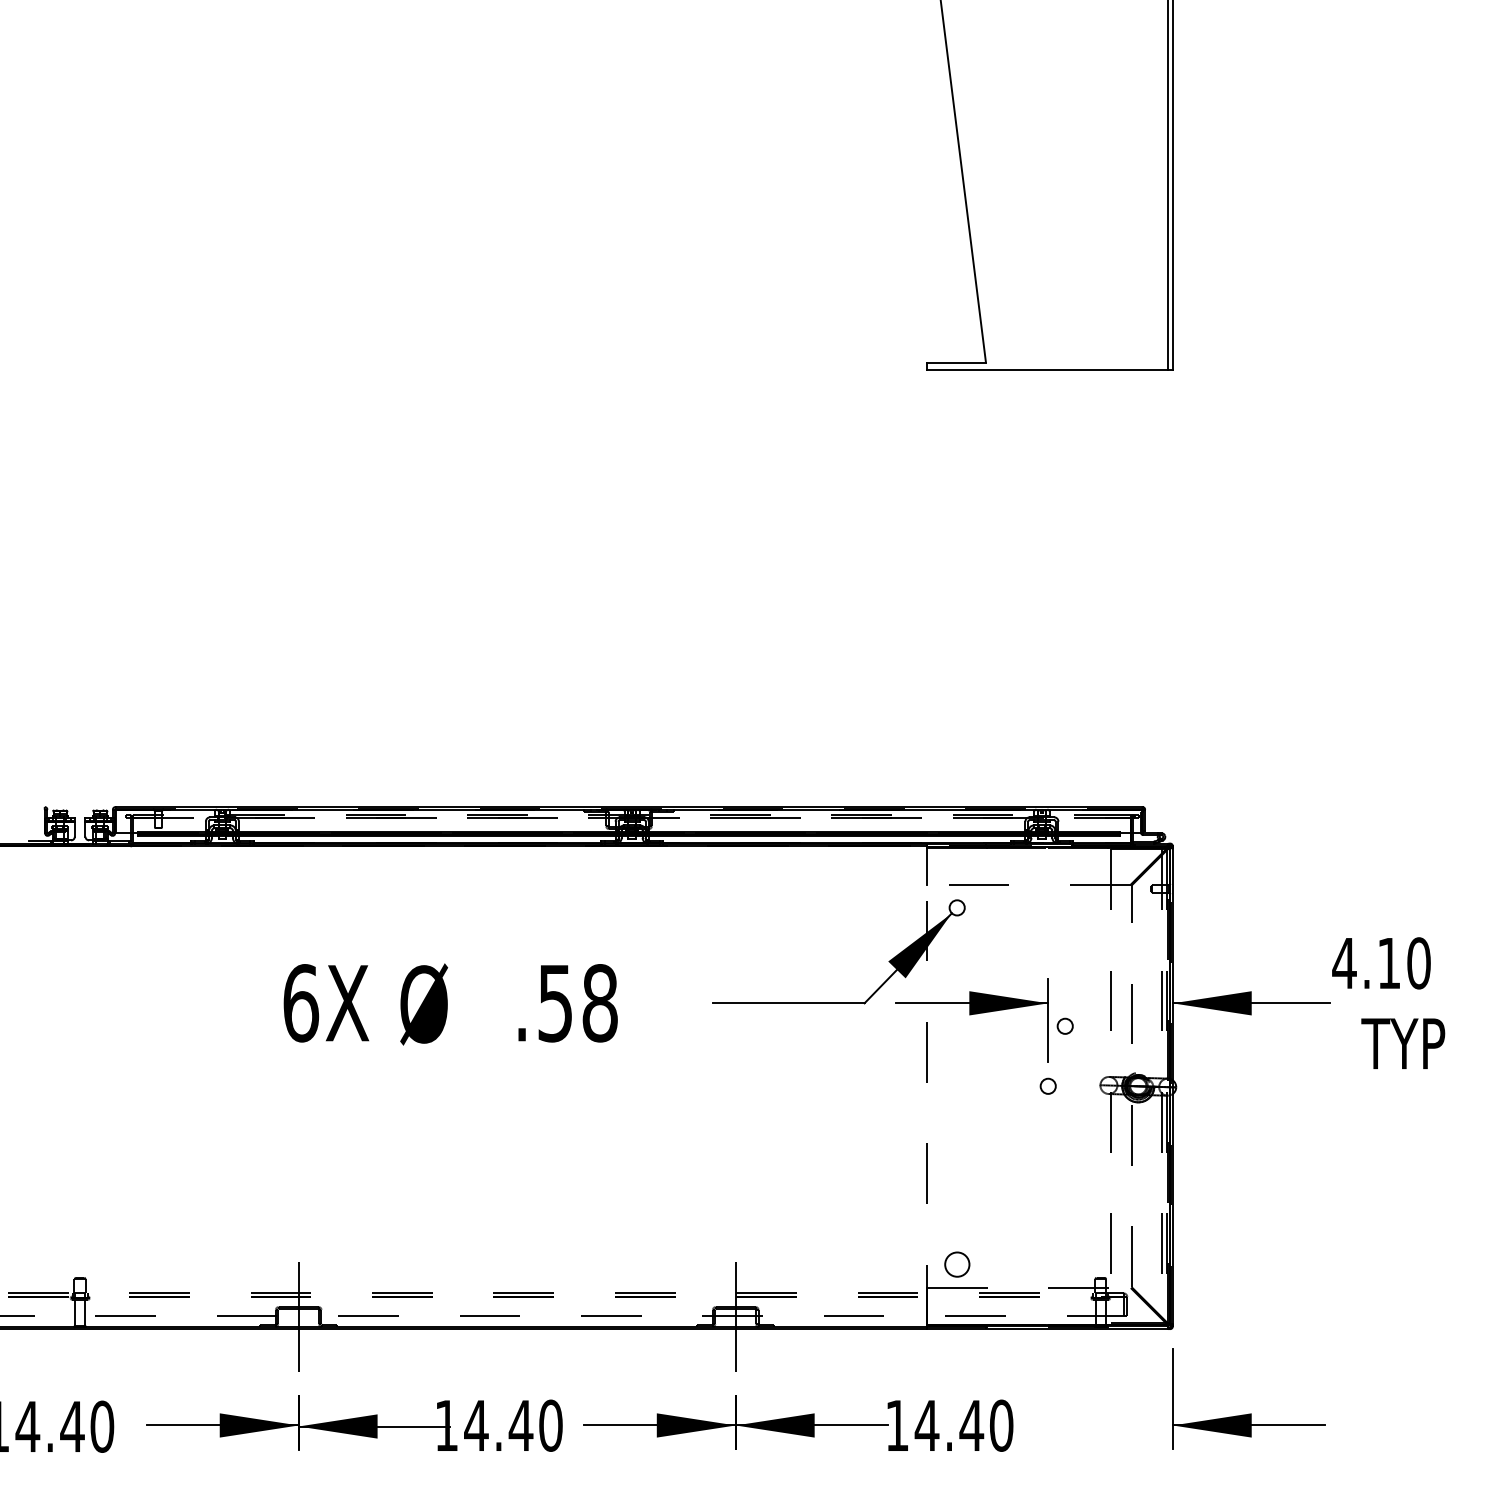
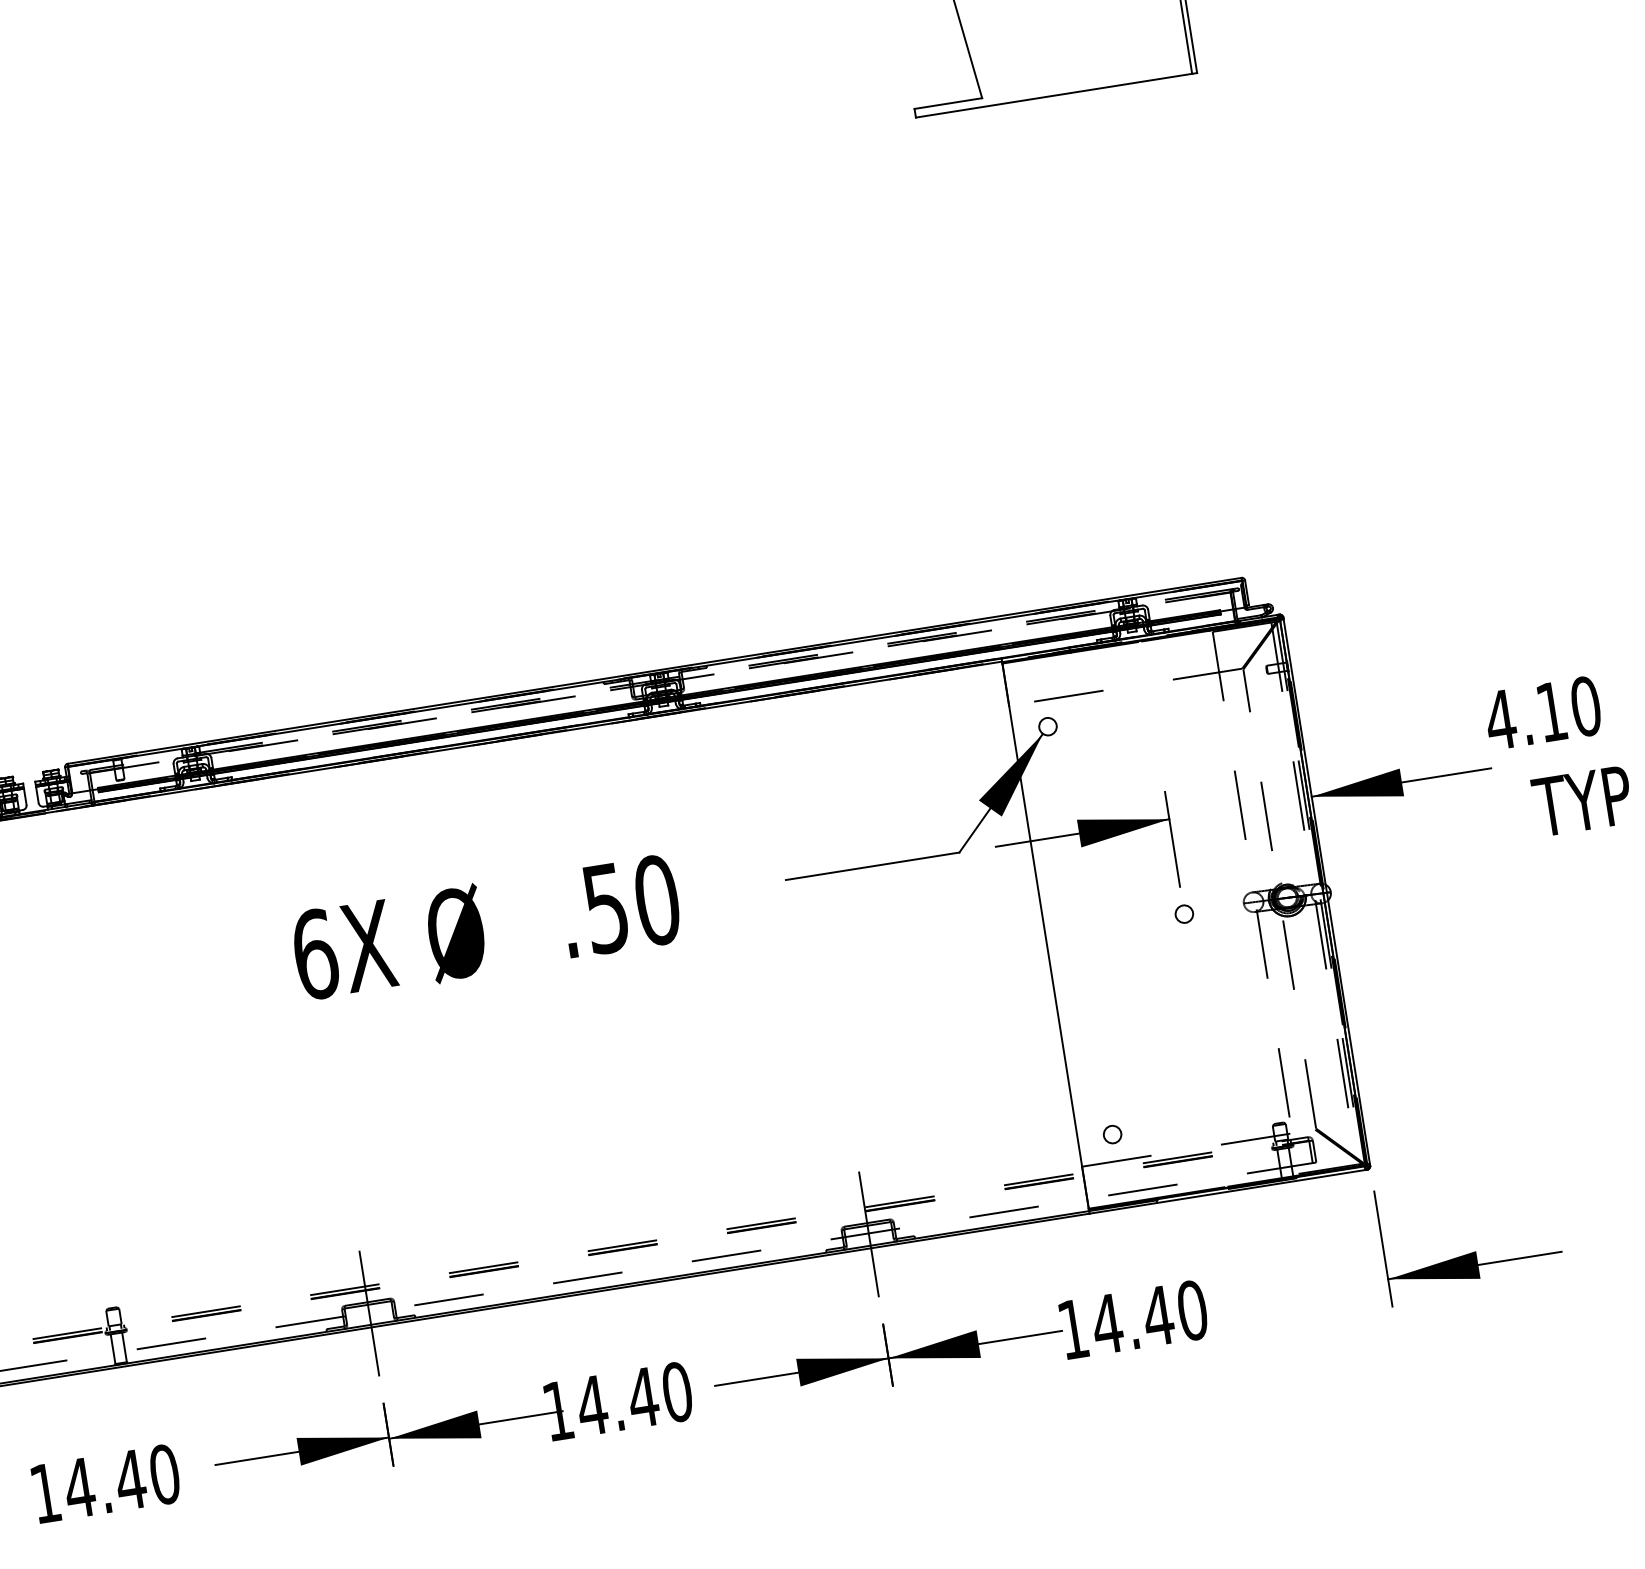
text: (599, 1003) -> (656, 900), .58 -> .50
circle: (1064, 1025) -> (1191, 841), removed
line: (926, 1085) -> (1045, 935), dashed -> solid
circle: (956, 1264) -> (1111, 1134), size x0.62

